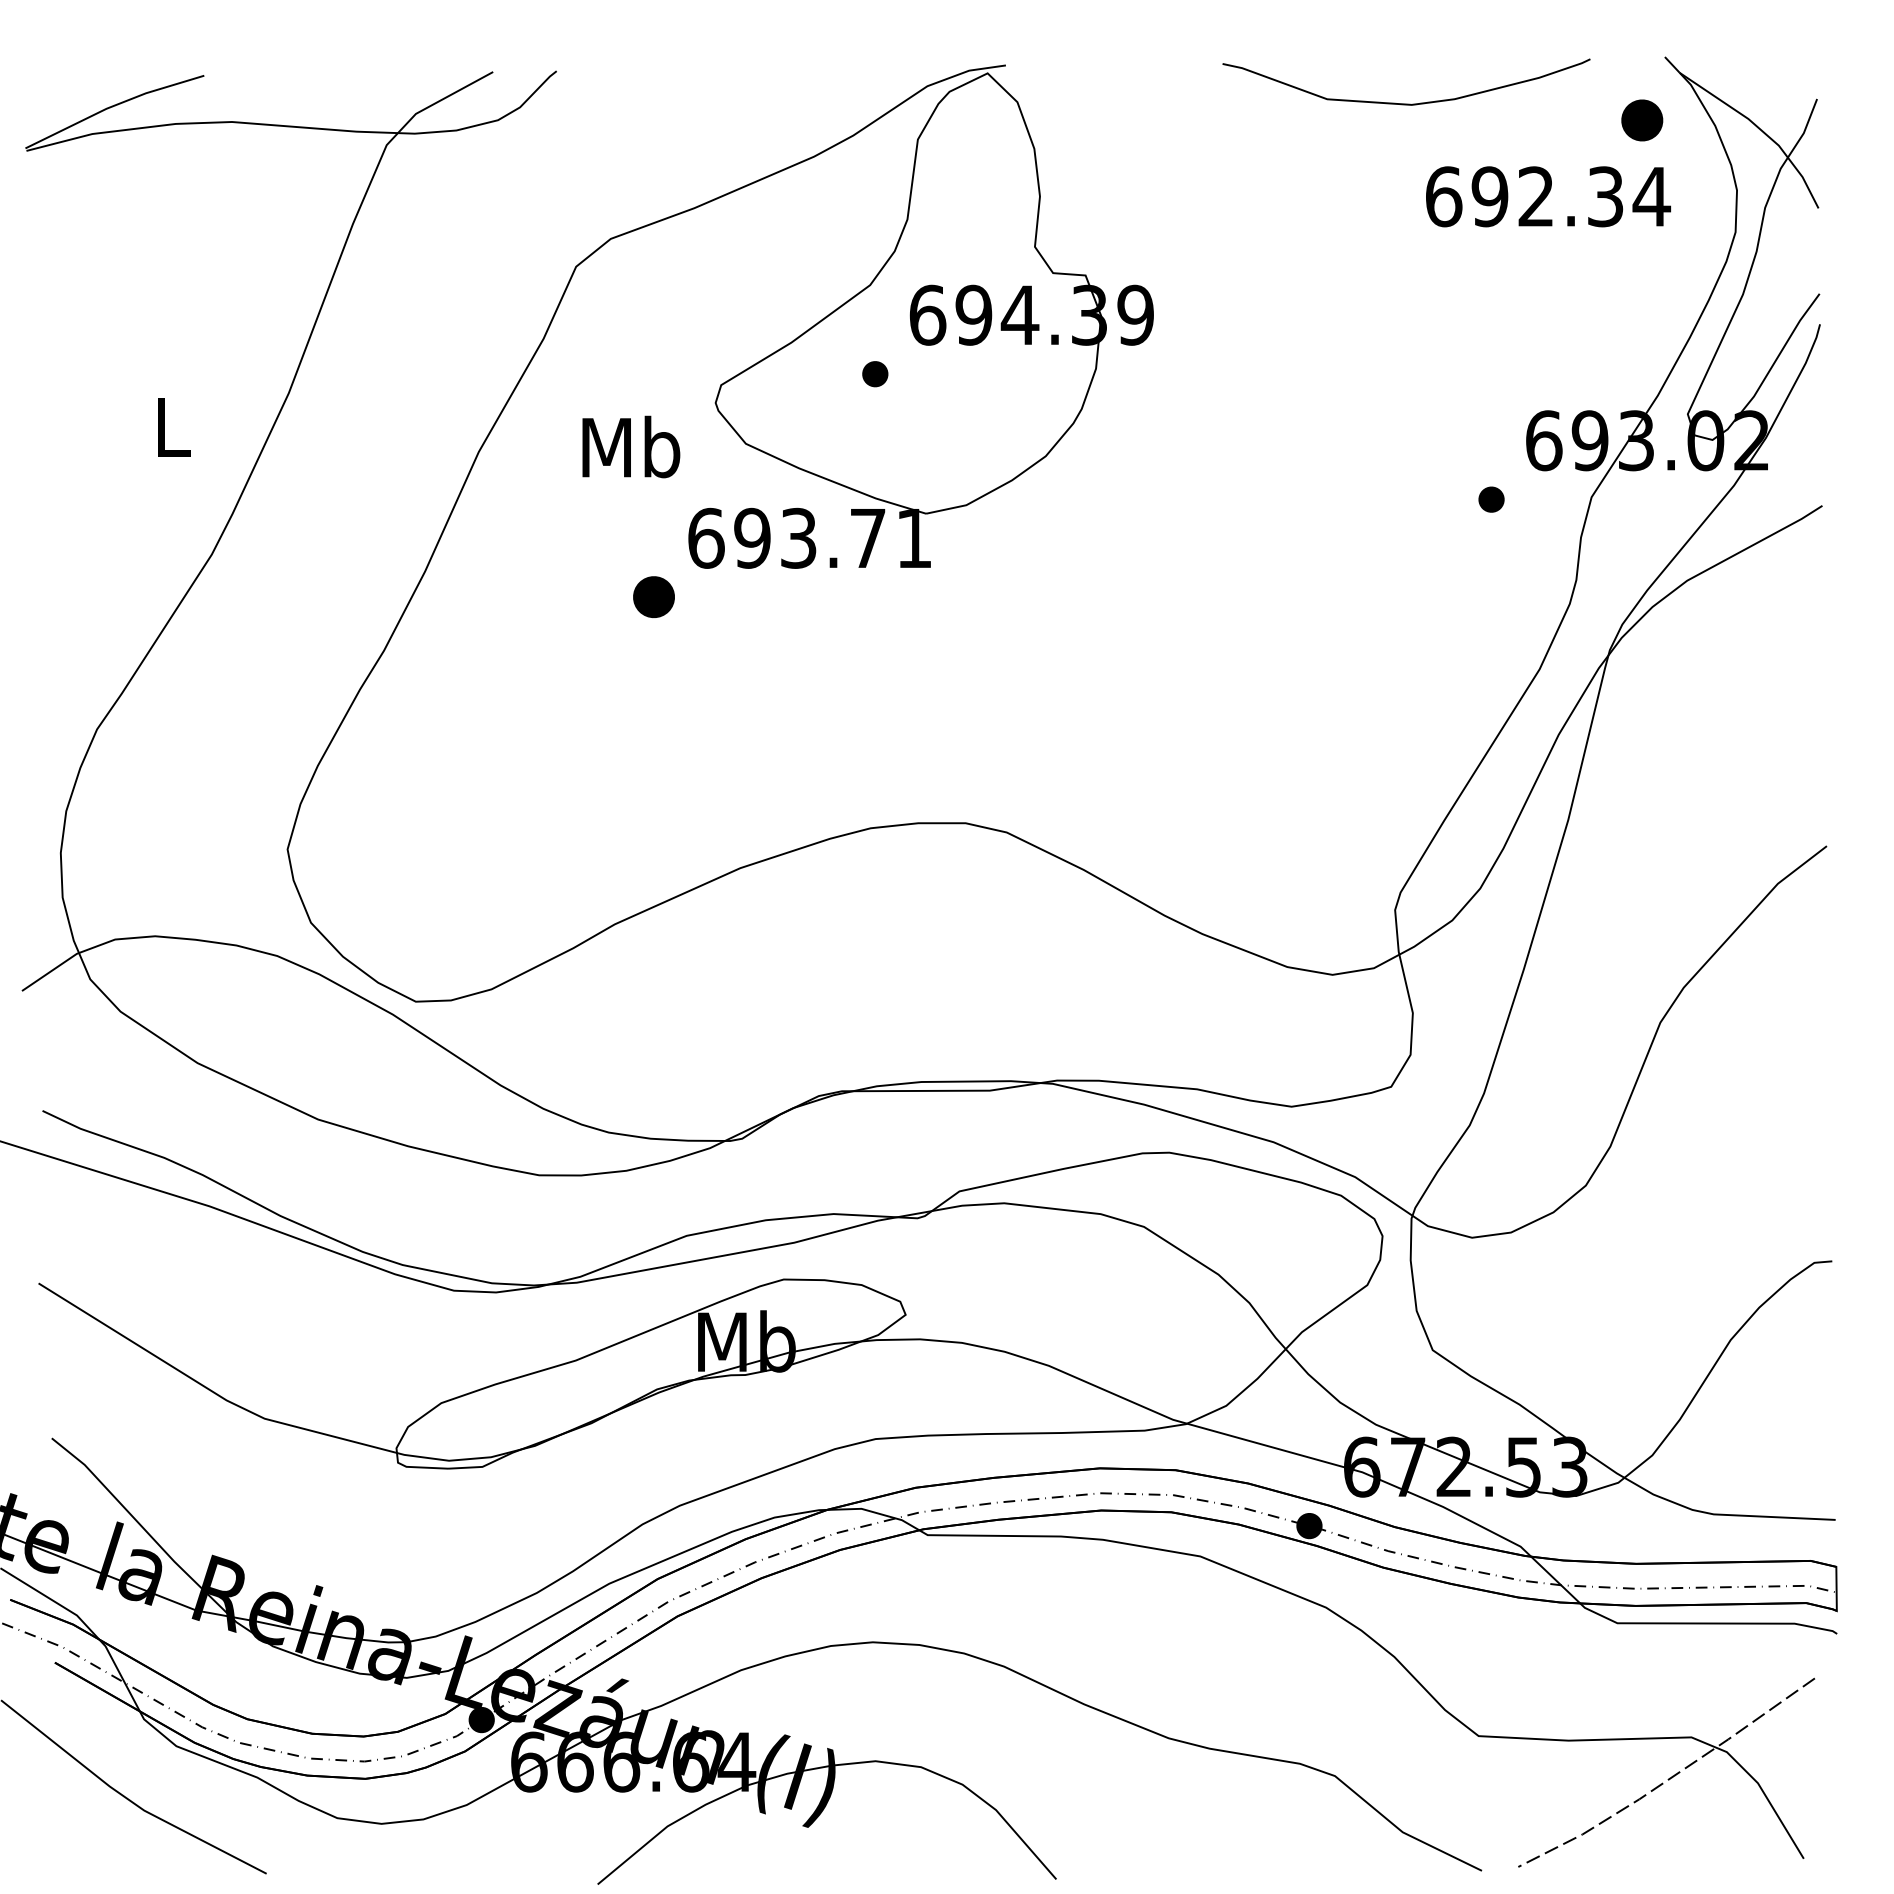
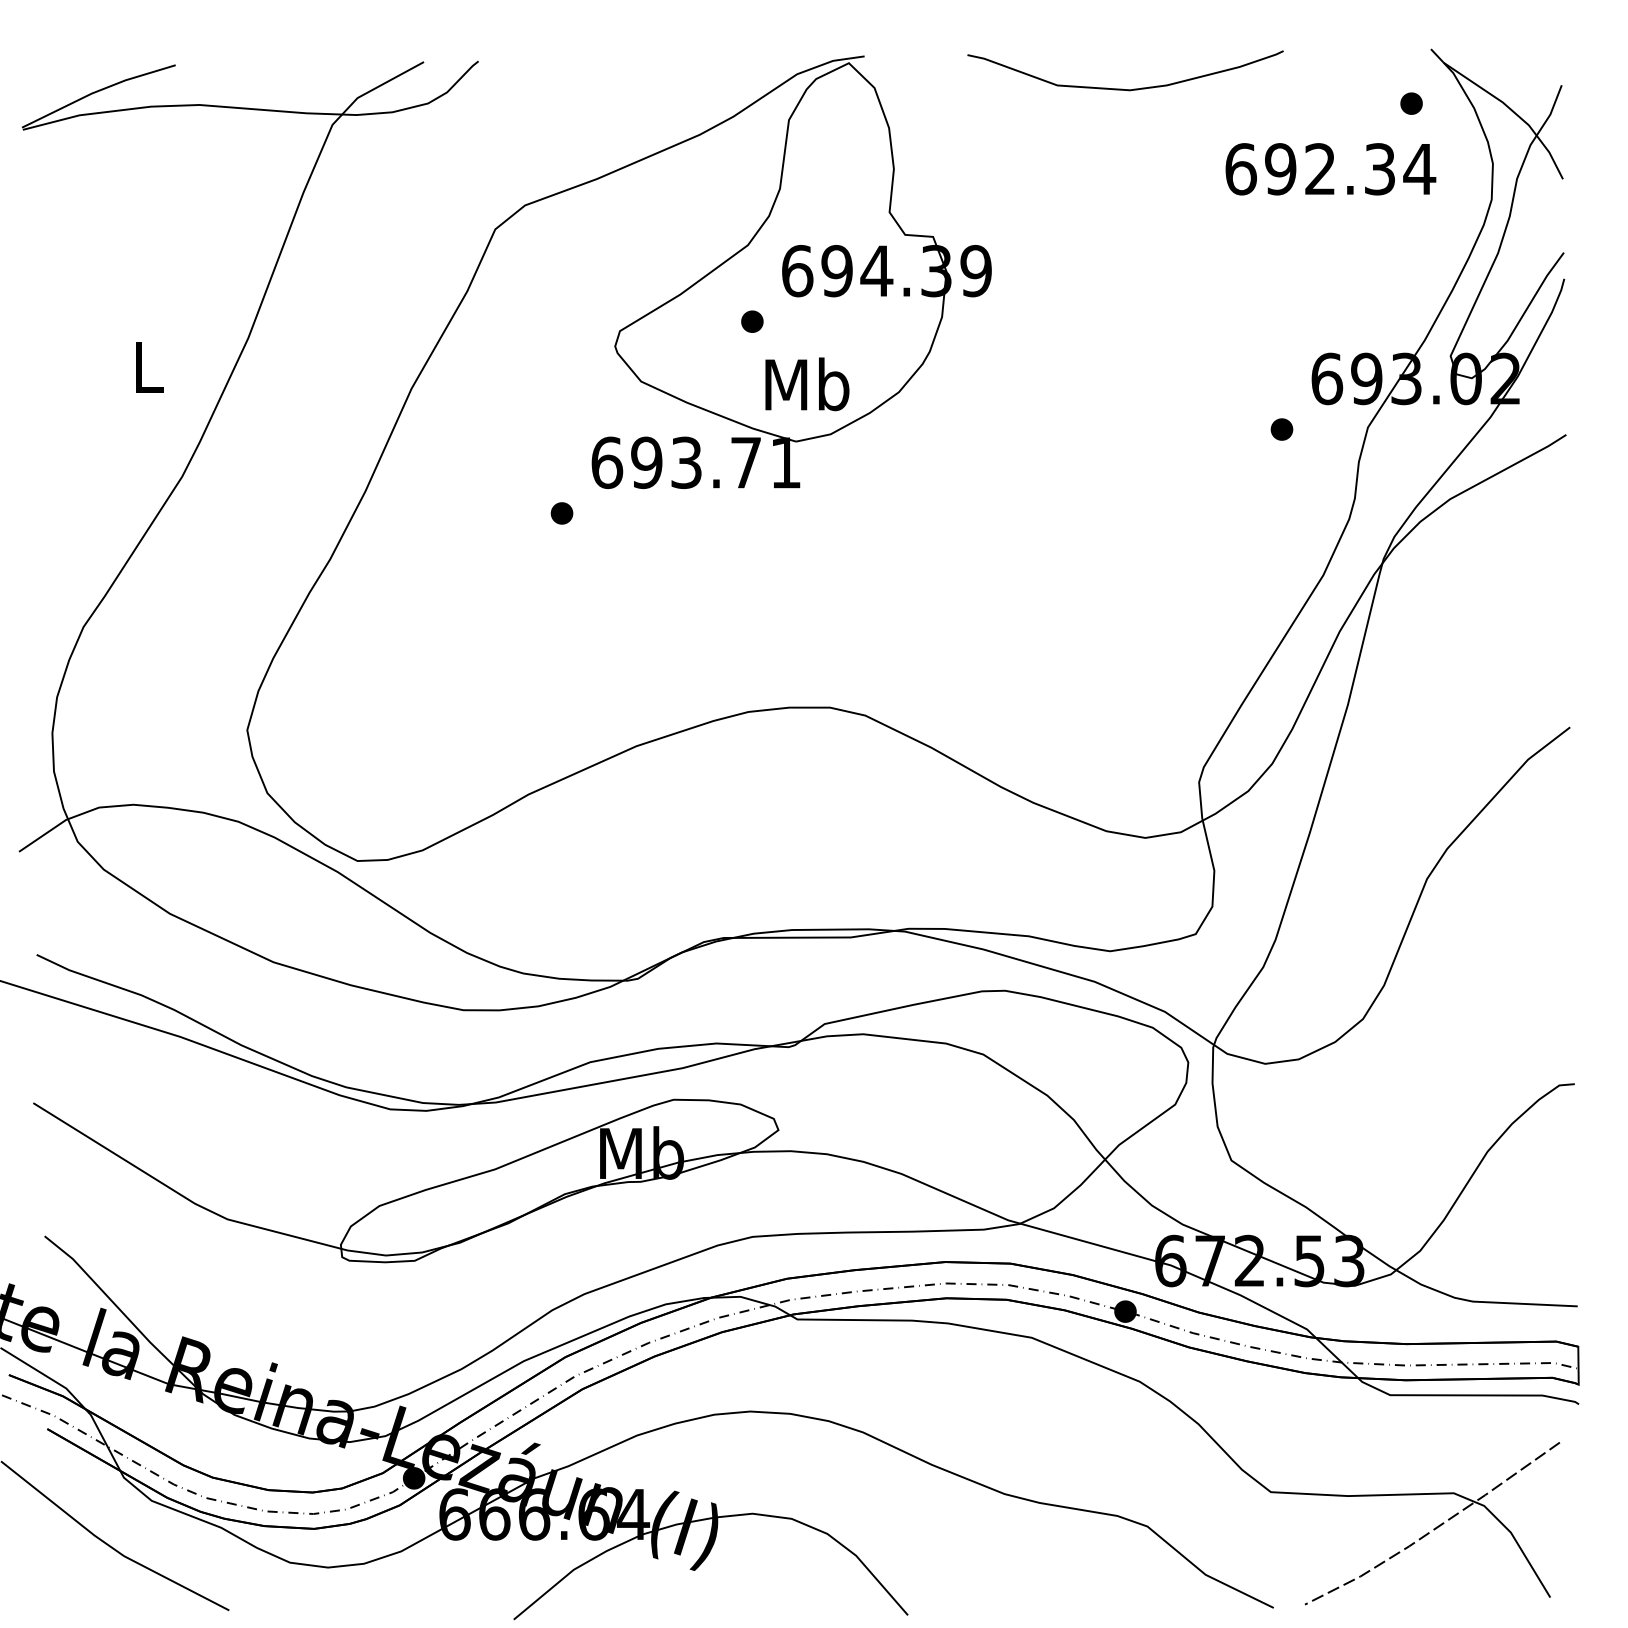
curve: (1406, 103) -> (1125, 89), moved
part: (1642, 120) -> (1411, 103), size x0.62
text: (631, 446) -> (807, 383), moved
part: (653, 597) -> (561, 513), size x0.62

